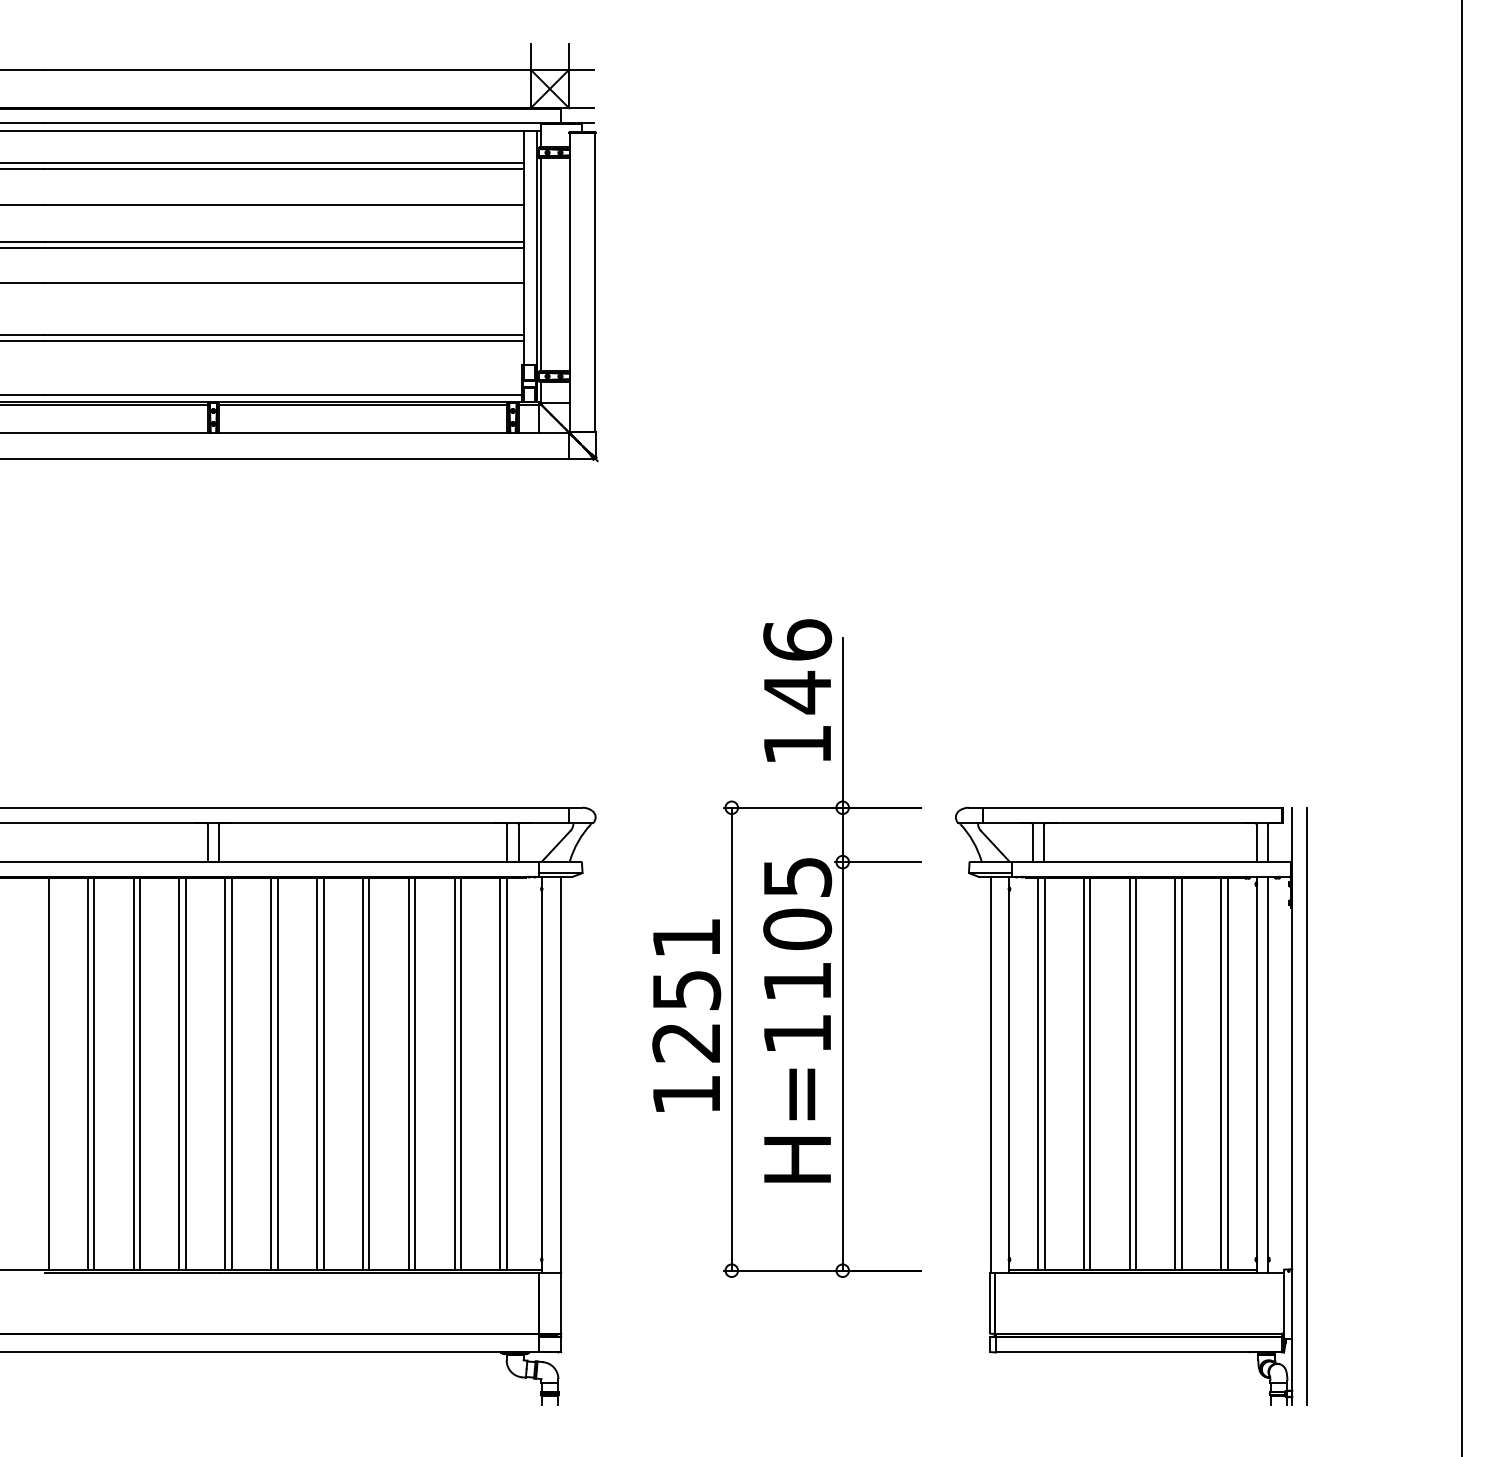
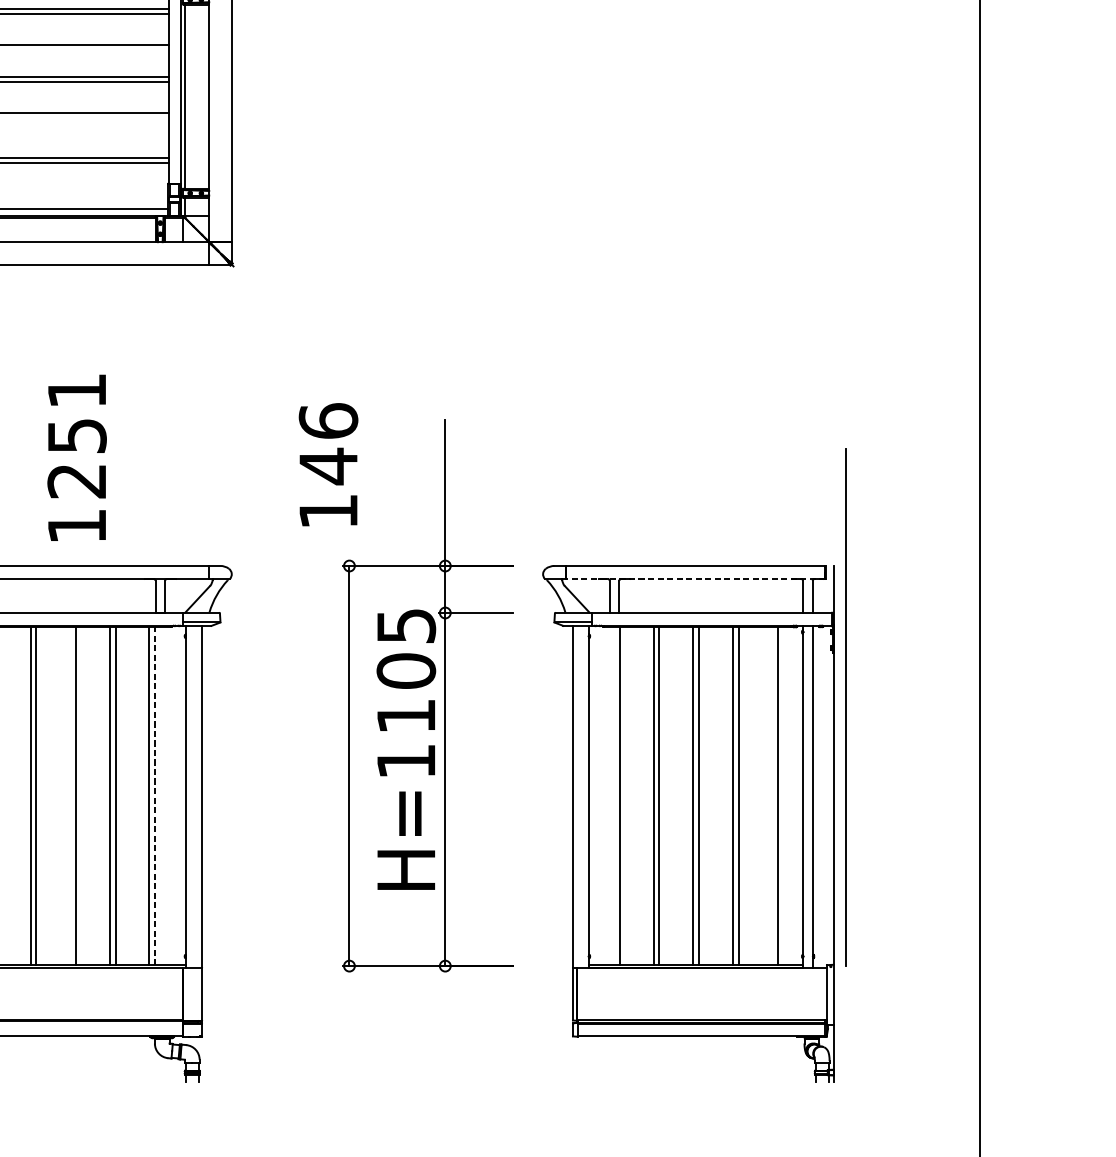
text: (797, 690) -> (328, 464), moved
line: (1132, 822) -> (695, 578), solid -> dashed
text: (686, 1015) -> (76, 457), moved
line: (408, 1073) -> (70, 795), removed
line: (507, 1073) -> (155, 795), solid -> dashed
line: (1037, 1073) -> (613, 795), removed
line: (1221, 1073) -> (772, 795), removed
line: (1306, 1106) -> (846, 707), moved

